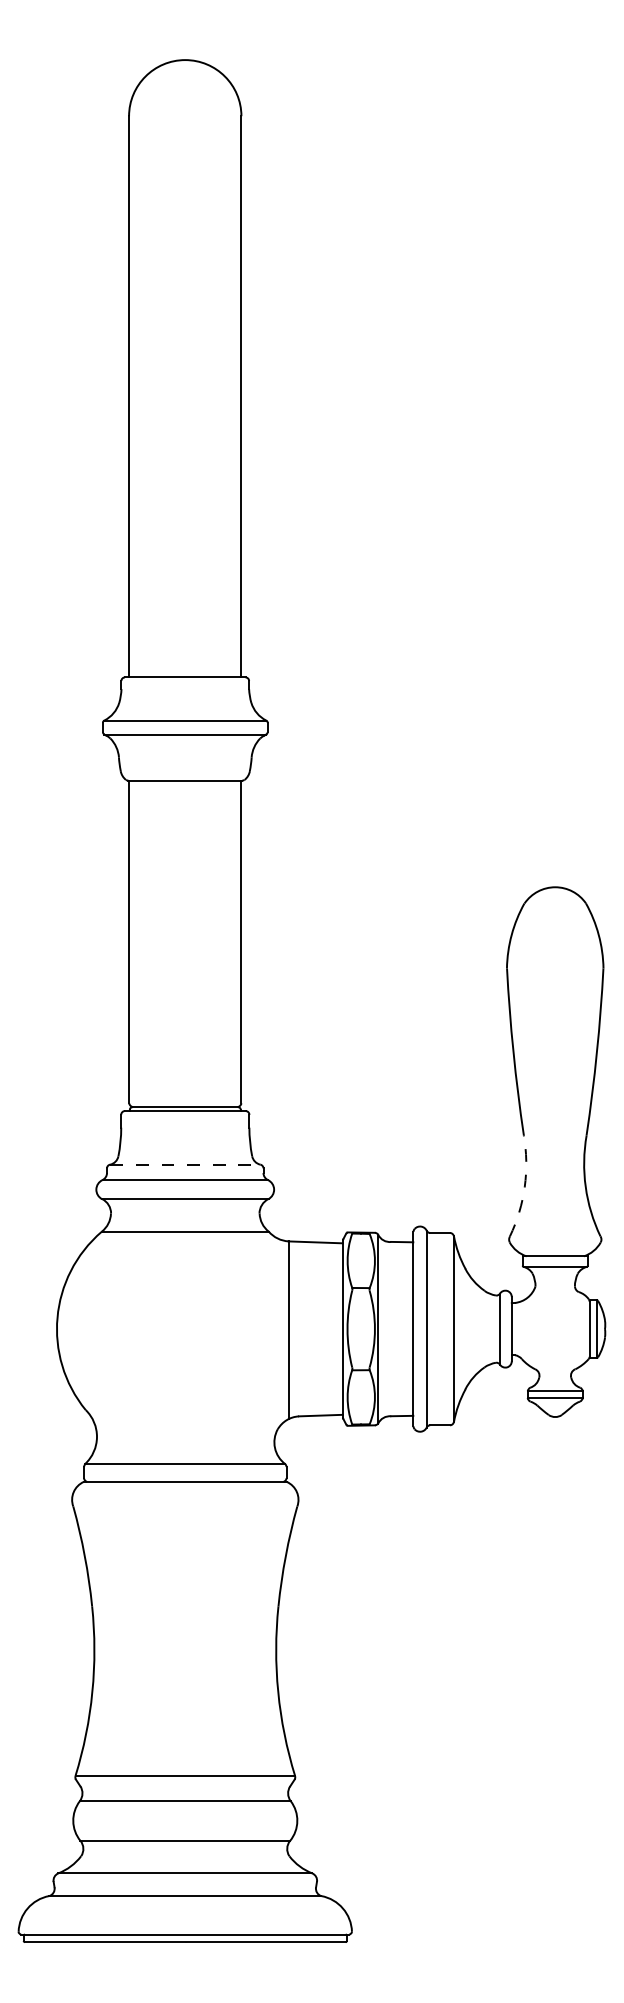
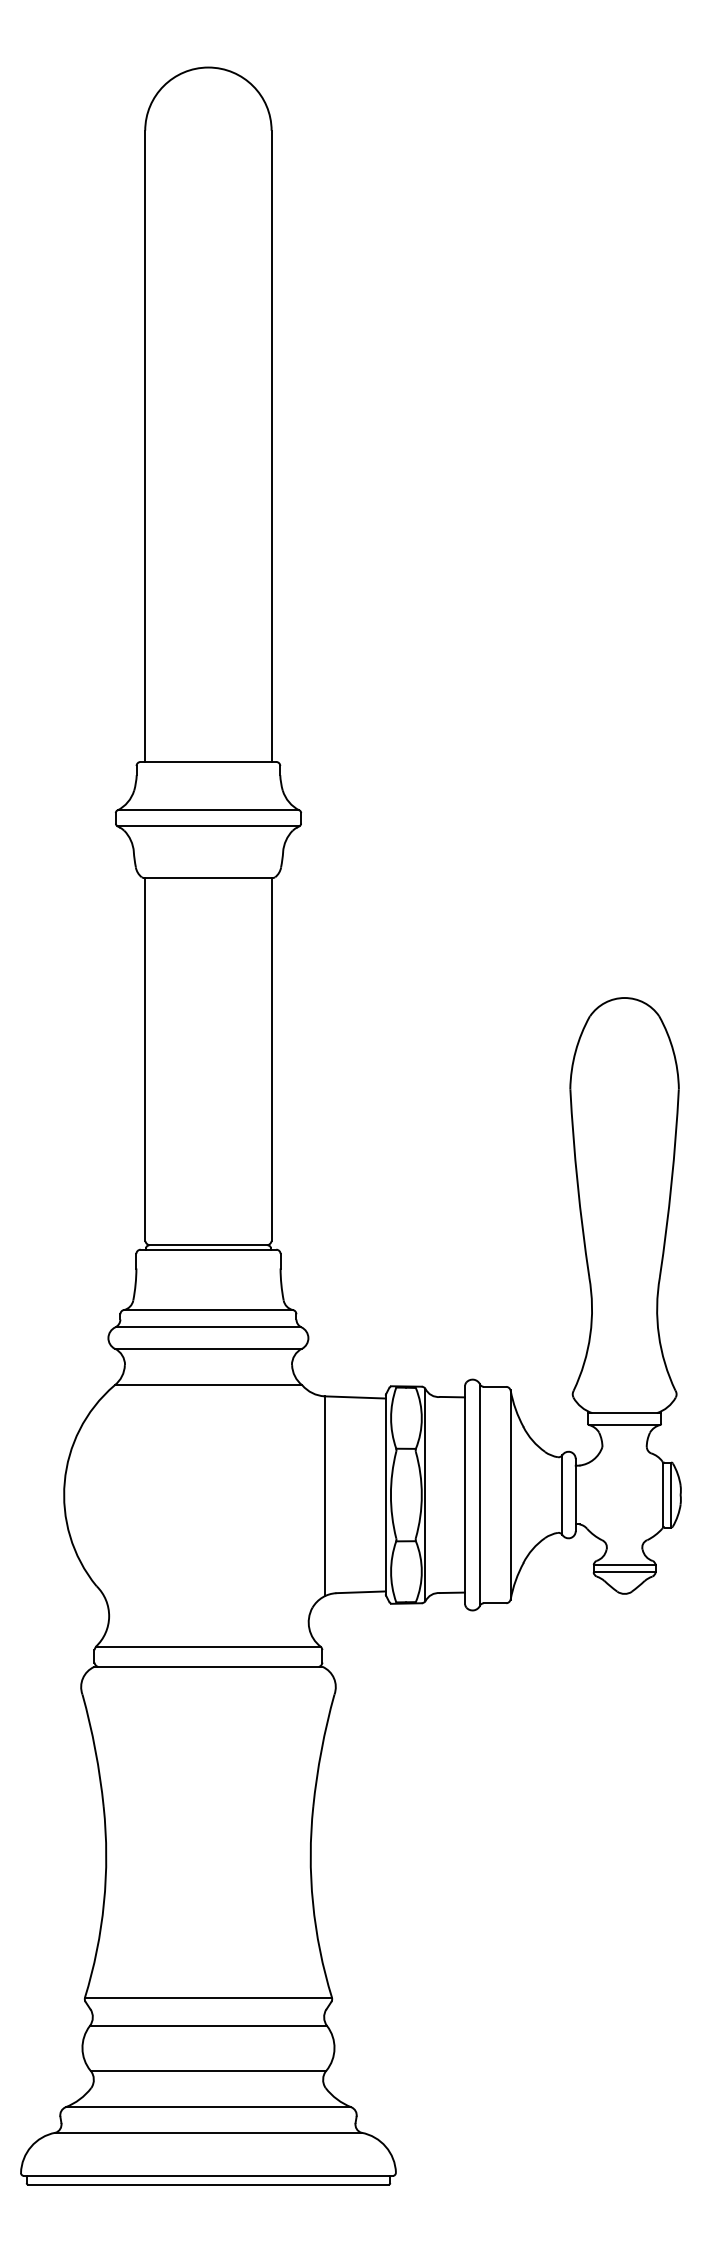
line: (186, 1165) -> (209, 1310), dashed -> solid
arc: (524, 1187) -> (590, 1335), dashed -> solid

